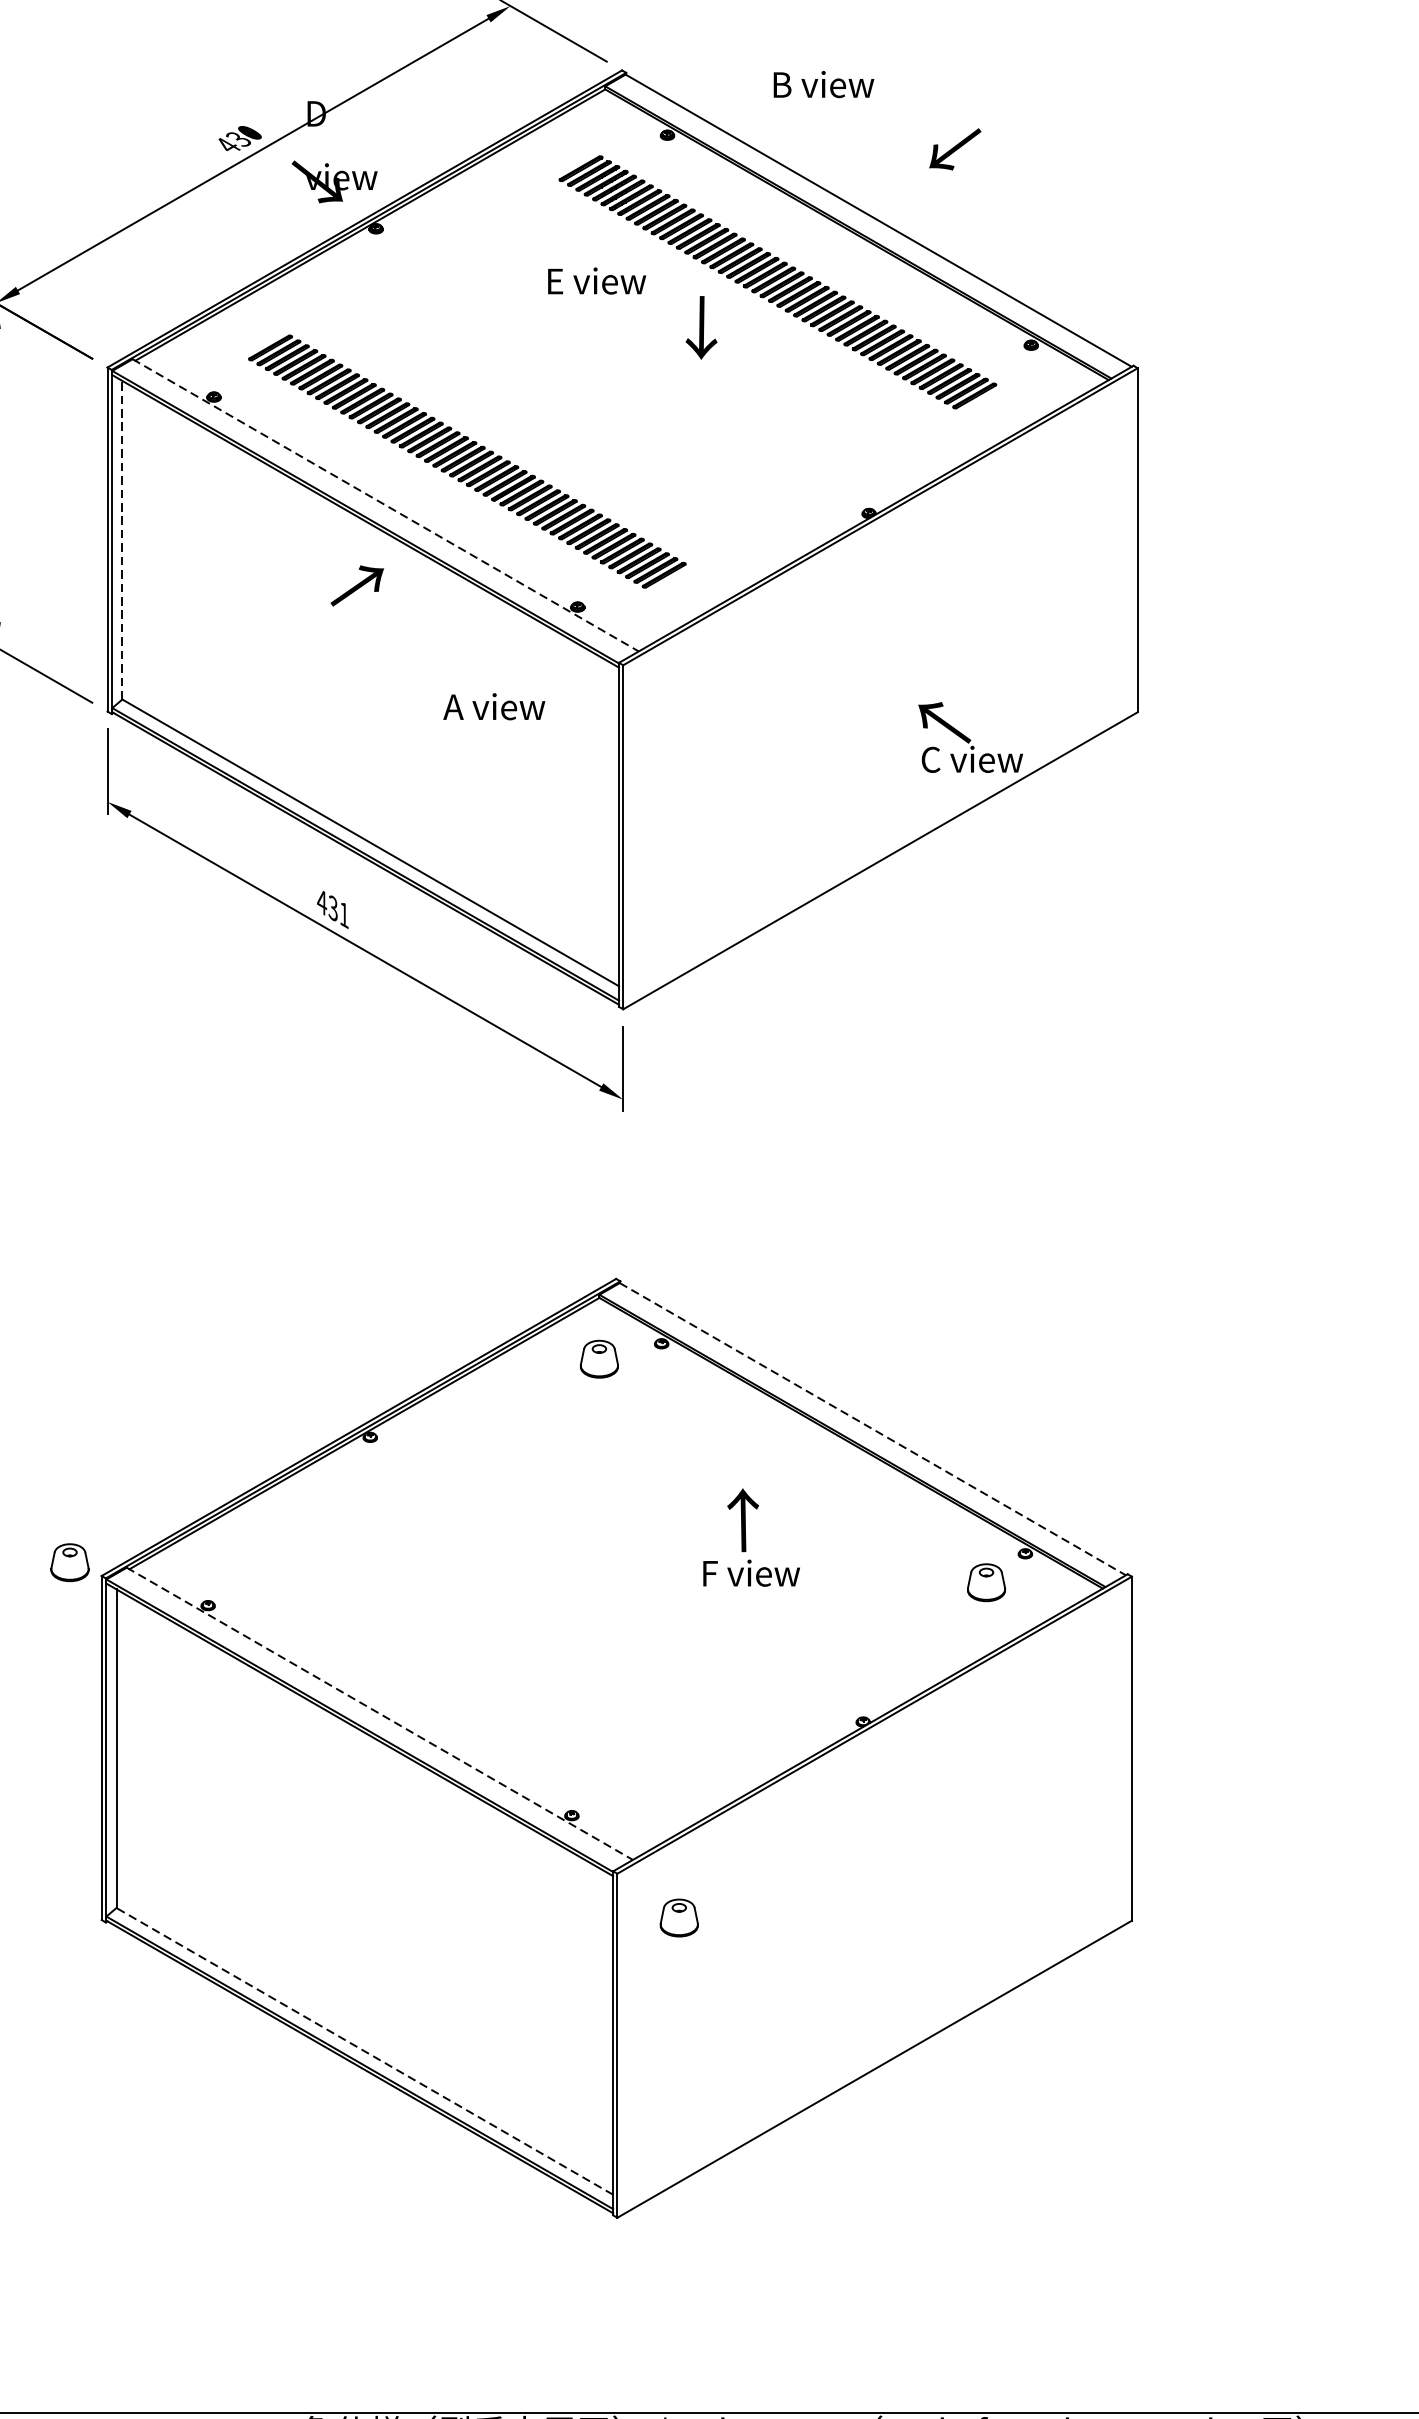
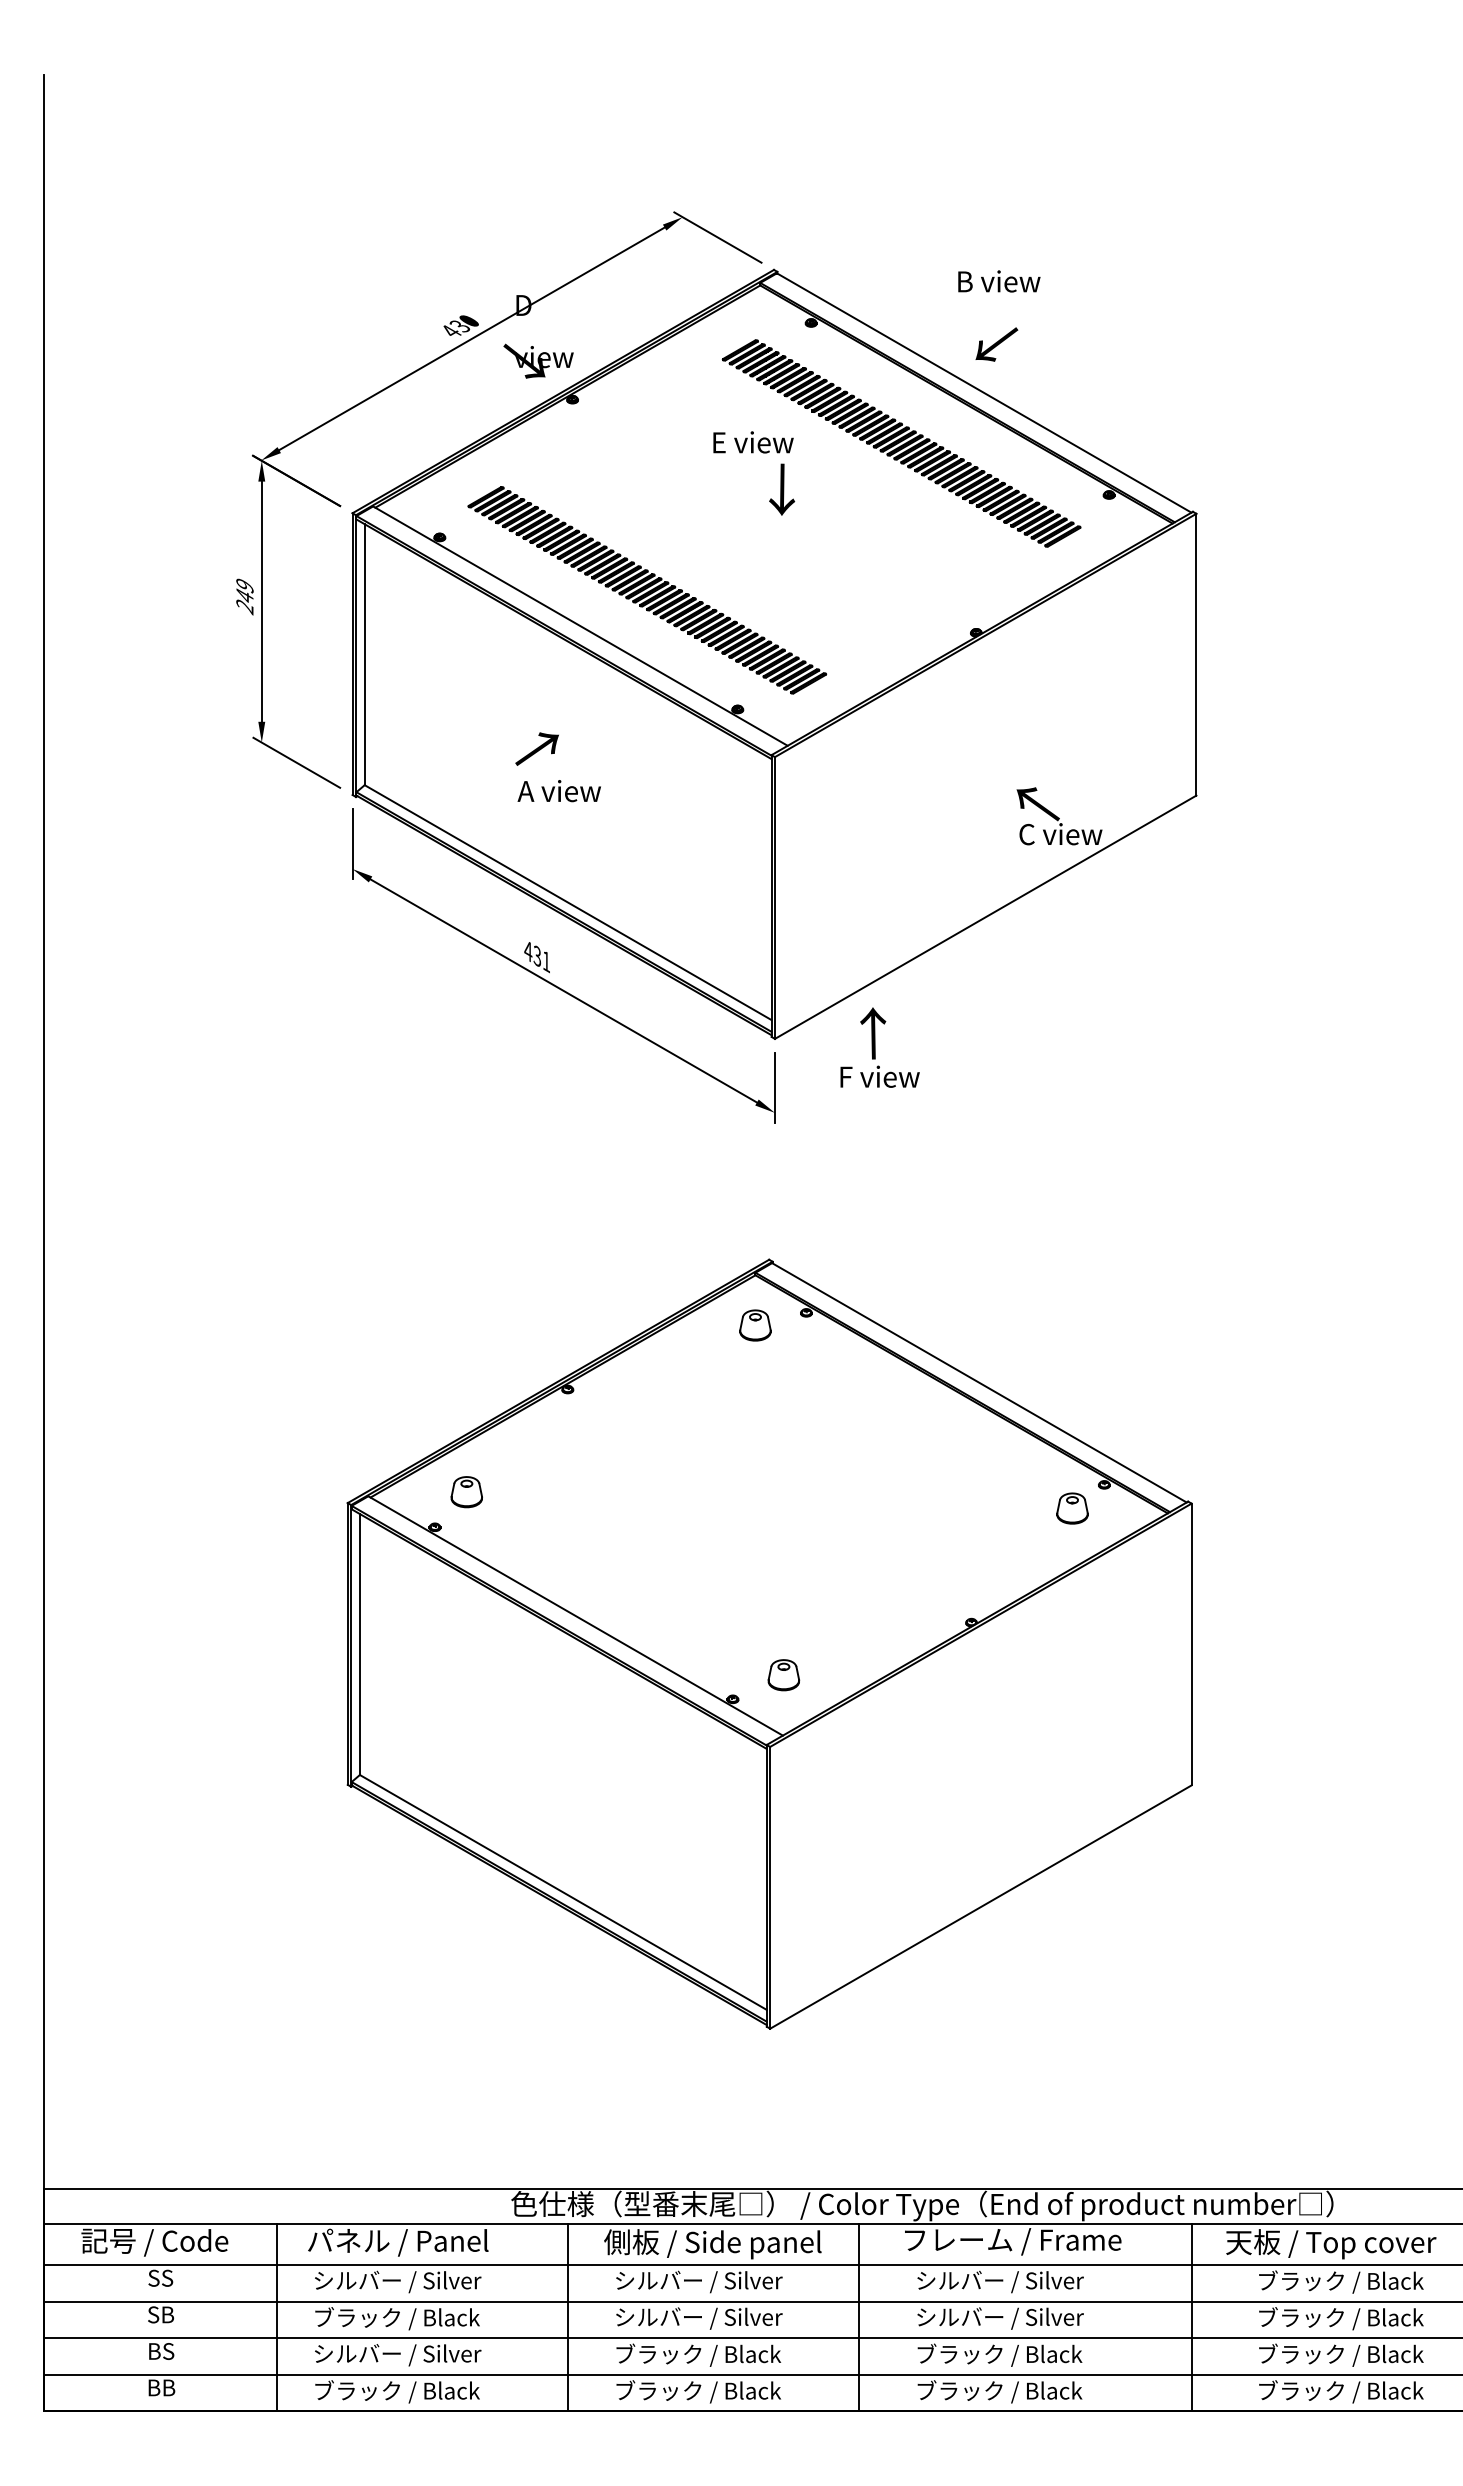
text: (824, 84) -> (999, 281), moved
text: (954, 149) -> (996, 344), moved
text: (702, 327) -> (782, 489), moved
line: (385, 505) -> (580, 626), dashed -> solid
line: (122, 539) -> (364, 654), dashed -> solid
text: (356, 585) -> (536, 748), moved
text: (493, 707) -> (558, 791), moved
line: (872, 1430) -> (979, 1383), dashed -> solid
text: (750, 1537) -> (879, 1047), moved
part: (69, 1563) -> (466, 1492), moved
line: (380, 1714) -> (576, 1616), dashed -> solid
part: (678, 1918) -> (783, 1675), moved
line: (365, 2051) -> (563, 1892), dashed -> solid

